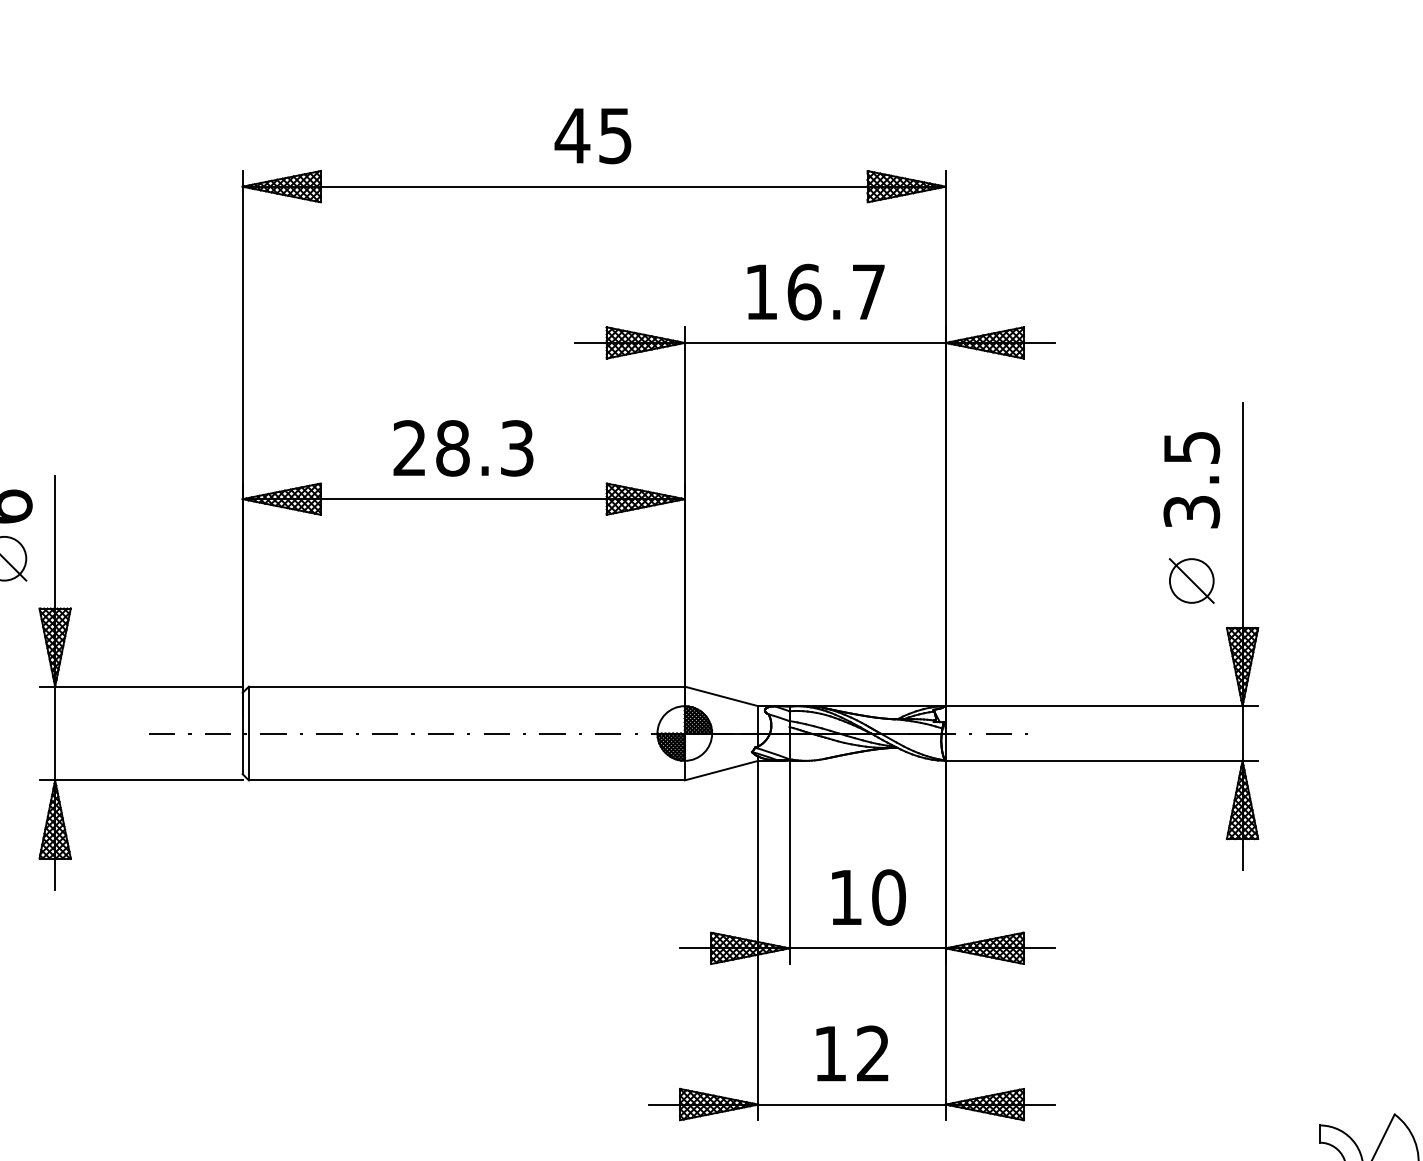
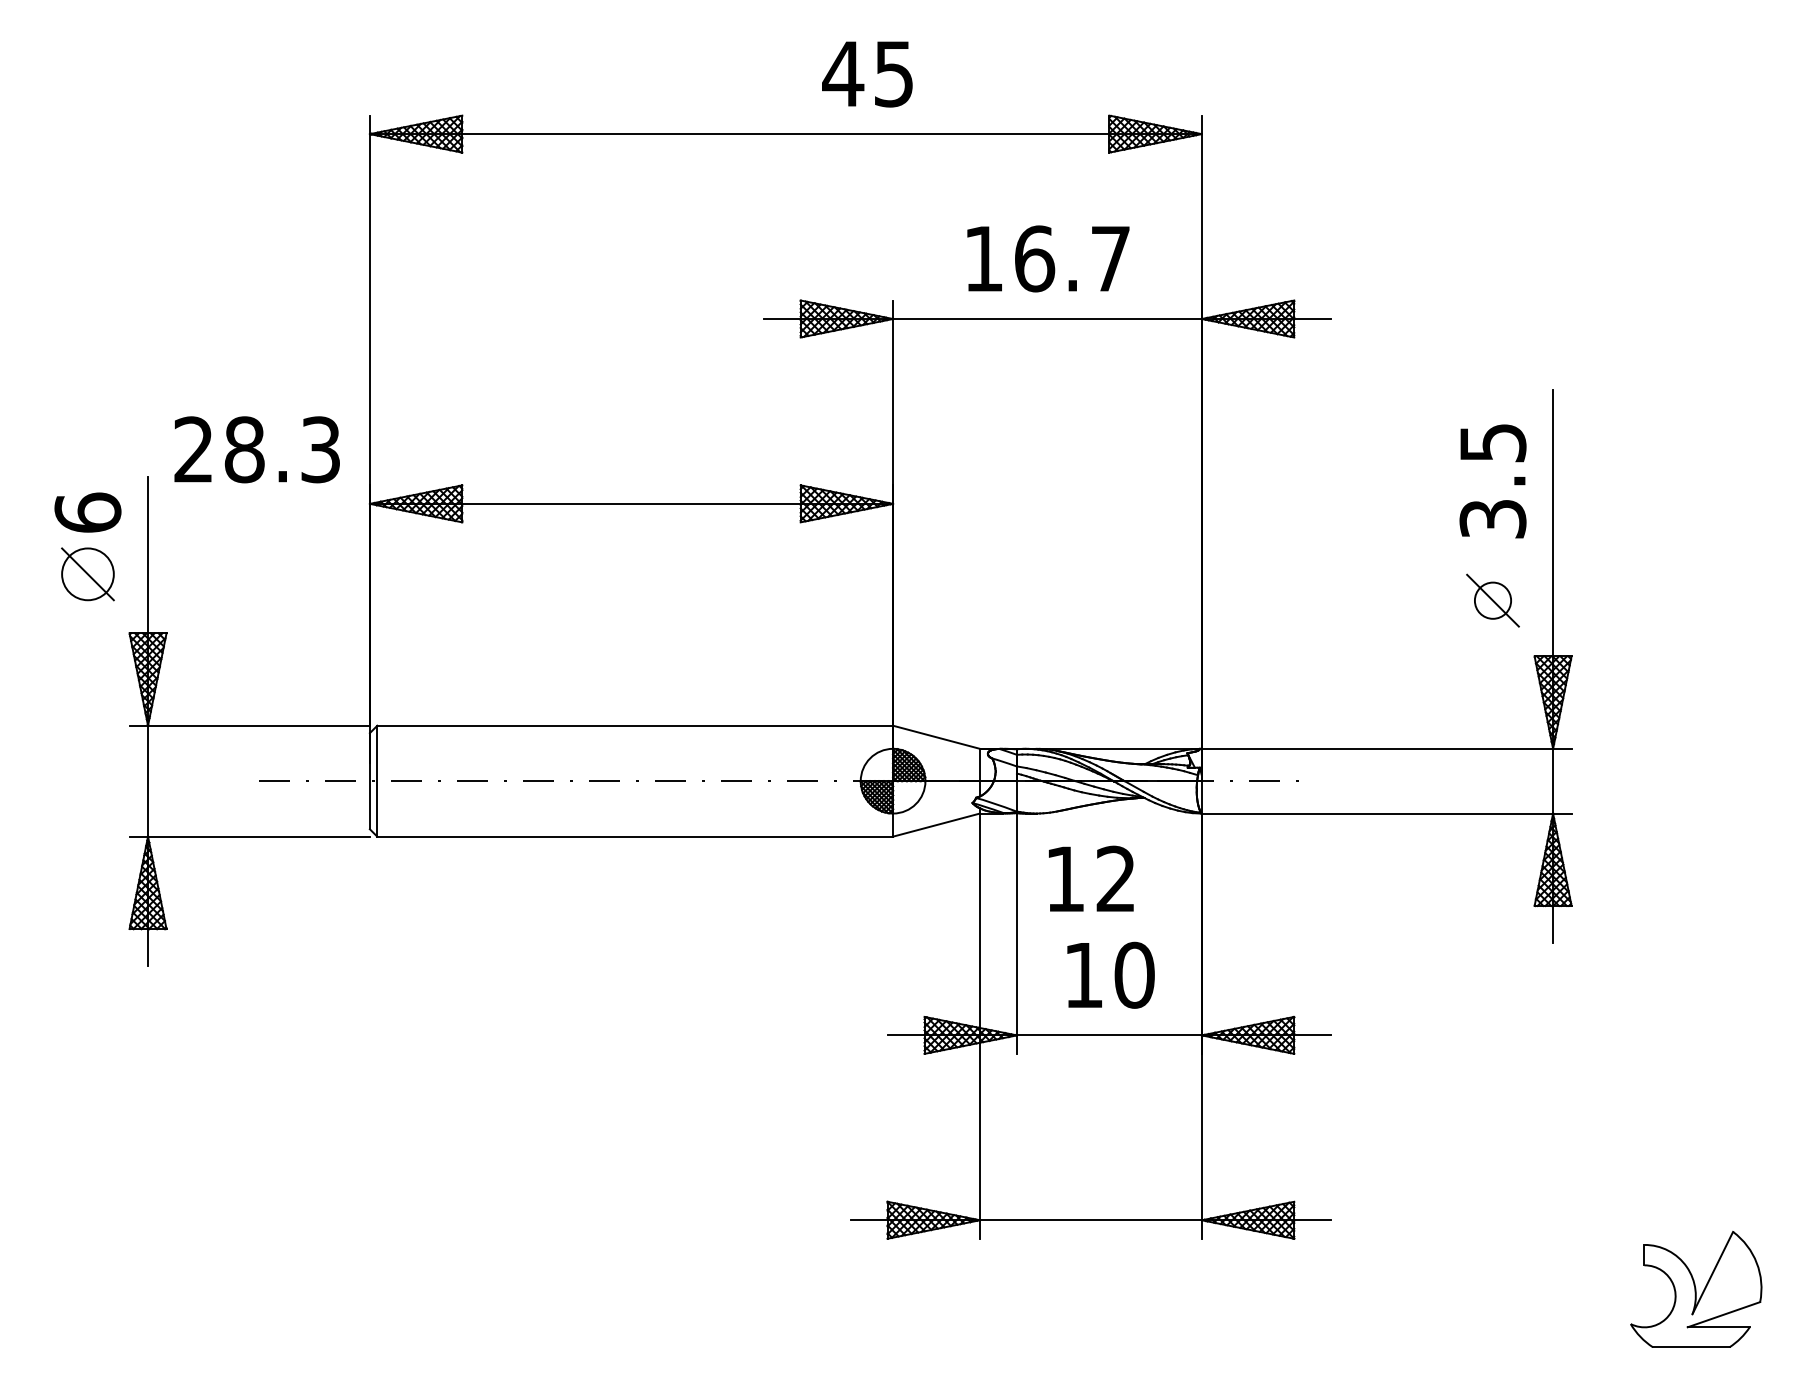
text: (593, 136) -> (867, 74), moved
text: (462, 448) -> (256, 449), moved
circle: (1191, 580) -> (1492, 600), size x0.7
text: (852, 1053) -> (1091, 878), moved

